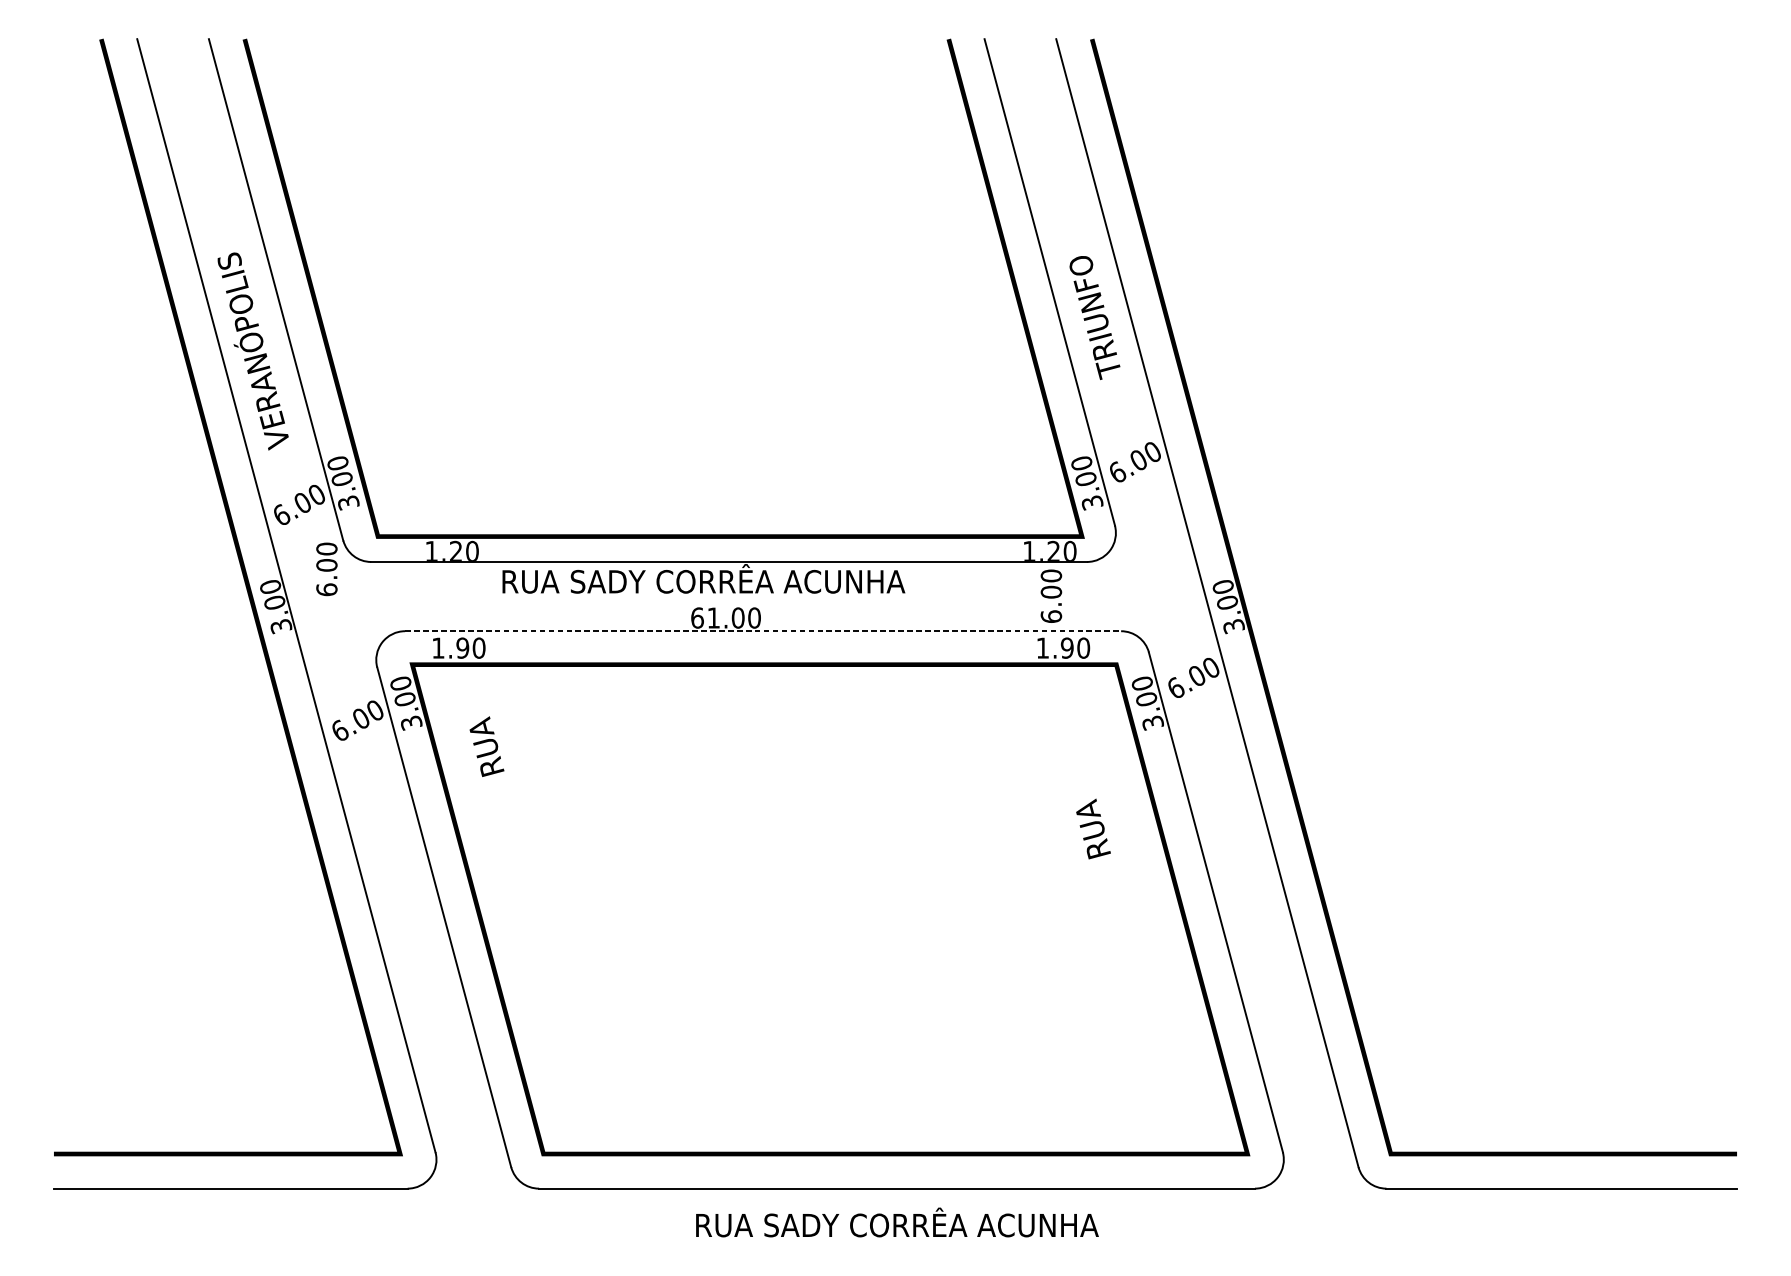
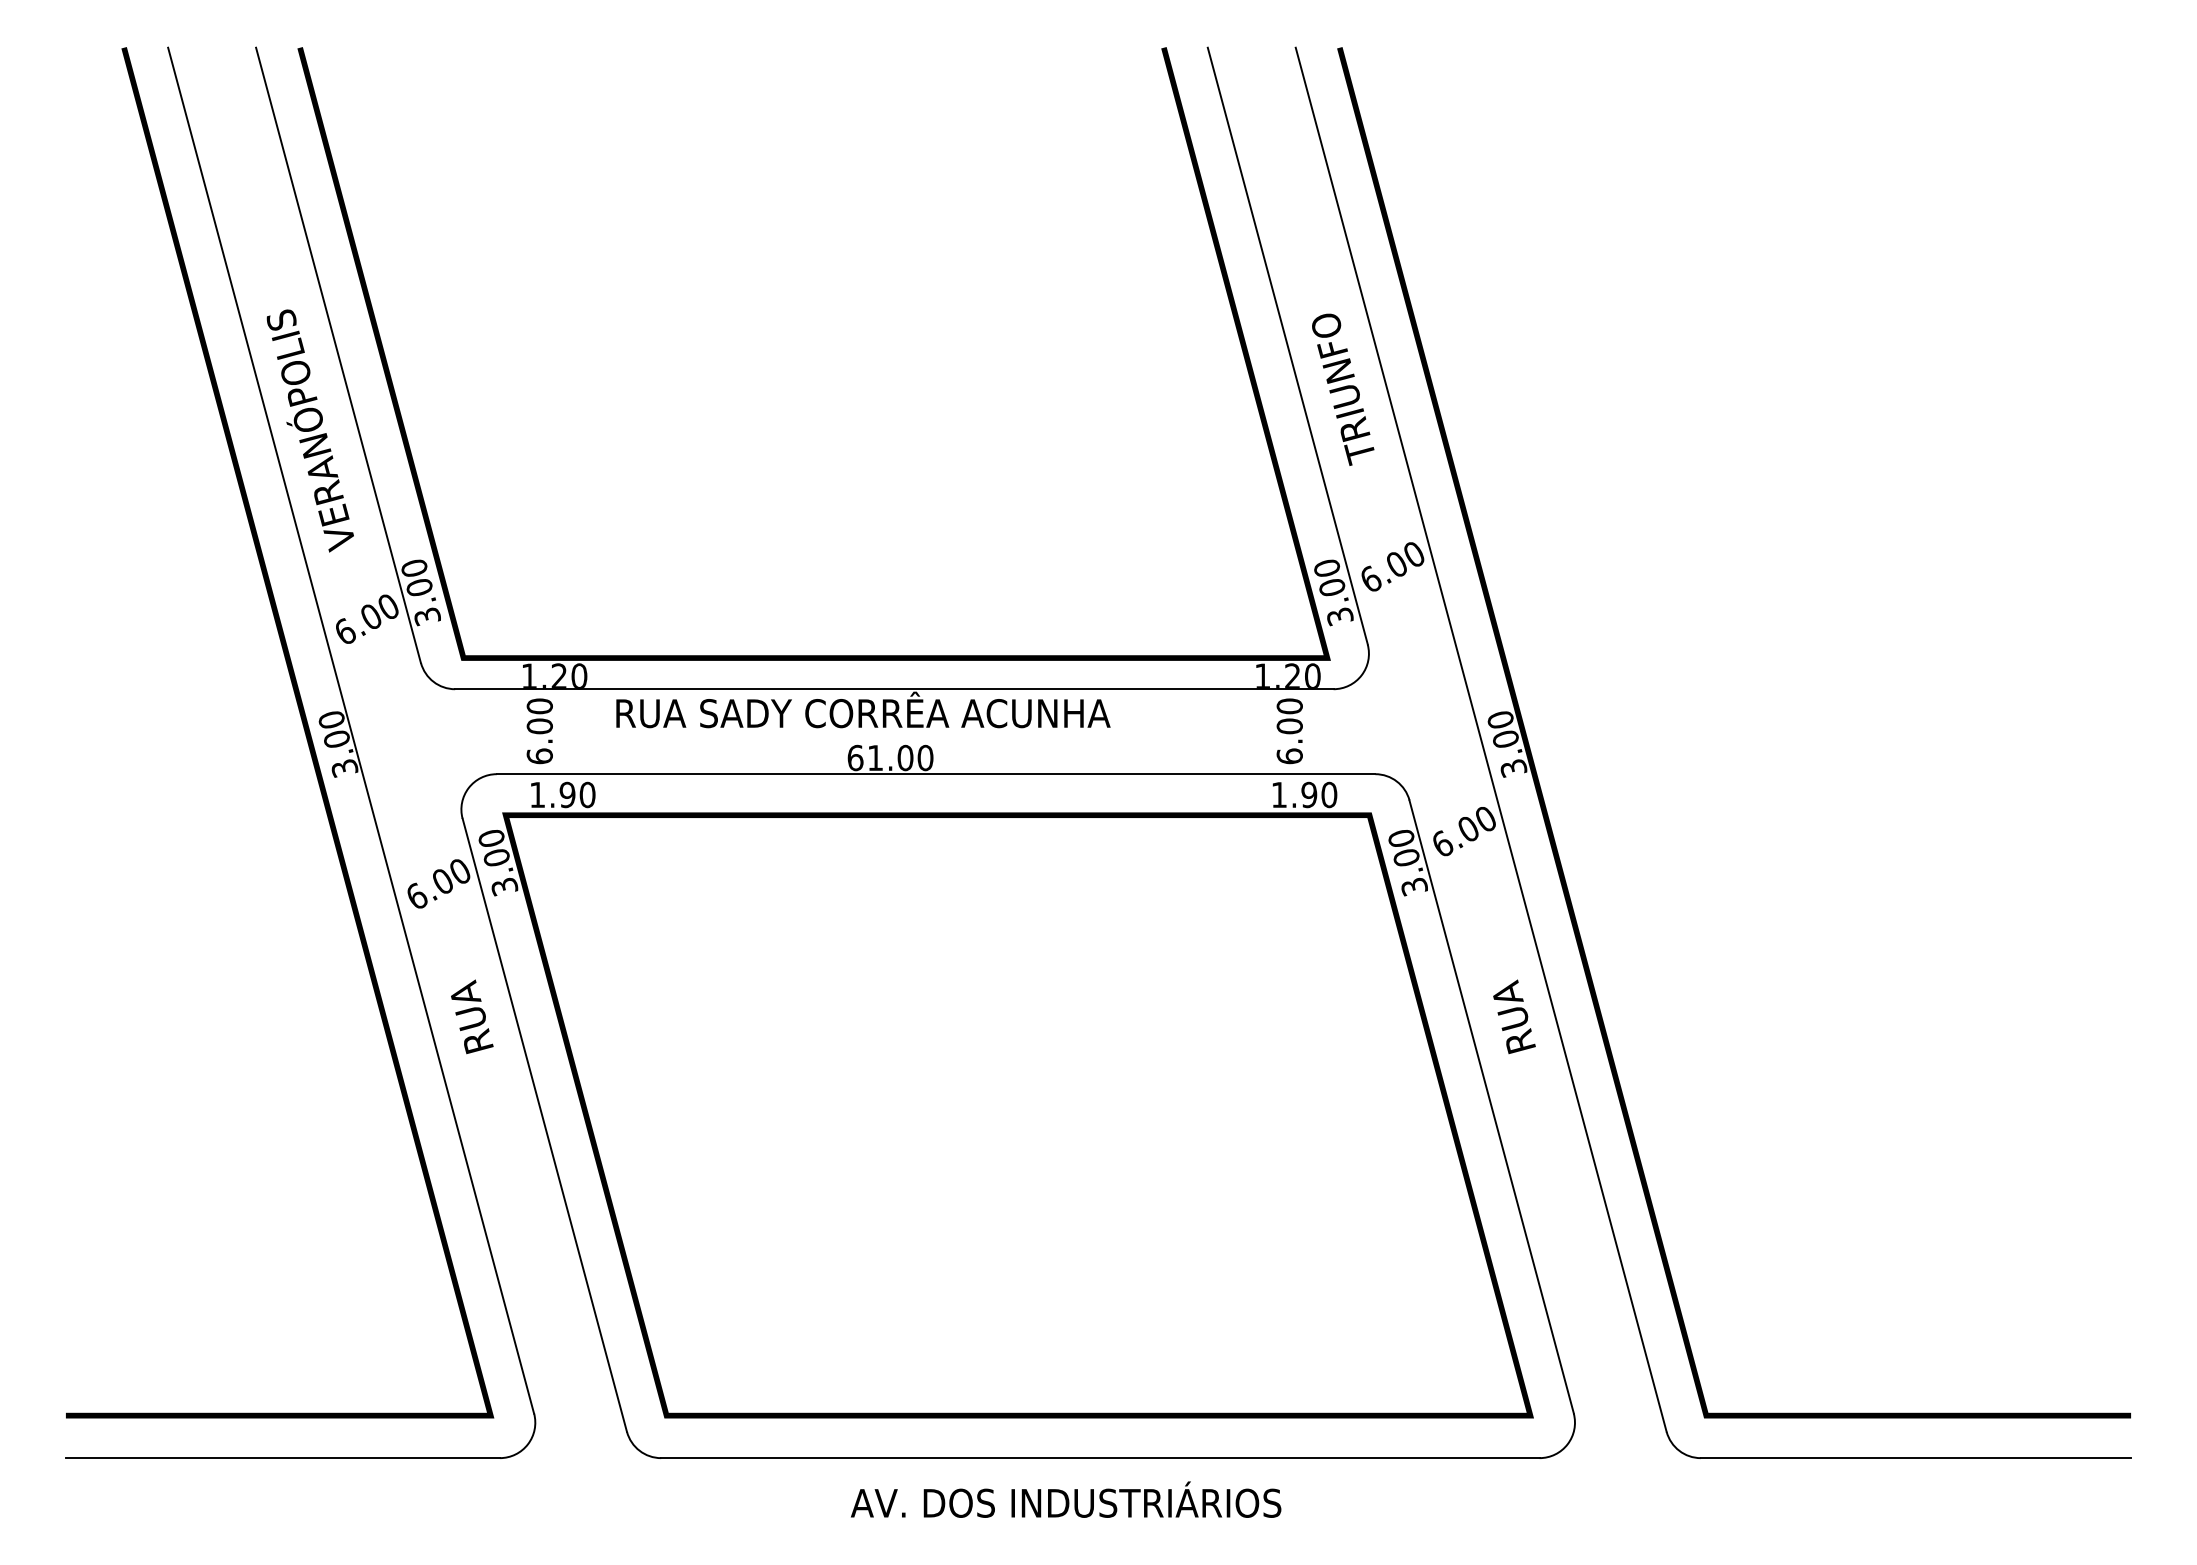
text: (326, 569) -> (539, 731), moved
line: (763, 631) -> (936, 774), dashed -> solid
text: (487, 746) -> (472, 1016), moved
text: (1093, 828) -> (1514, 1016), moved
text: (895, 1222) -> (1098, 1499), RUA SADY CORRÊA ACUNHA -> AV. DOS INDUSTRIÁRIOS

